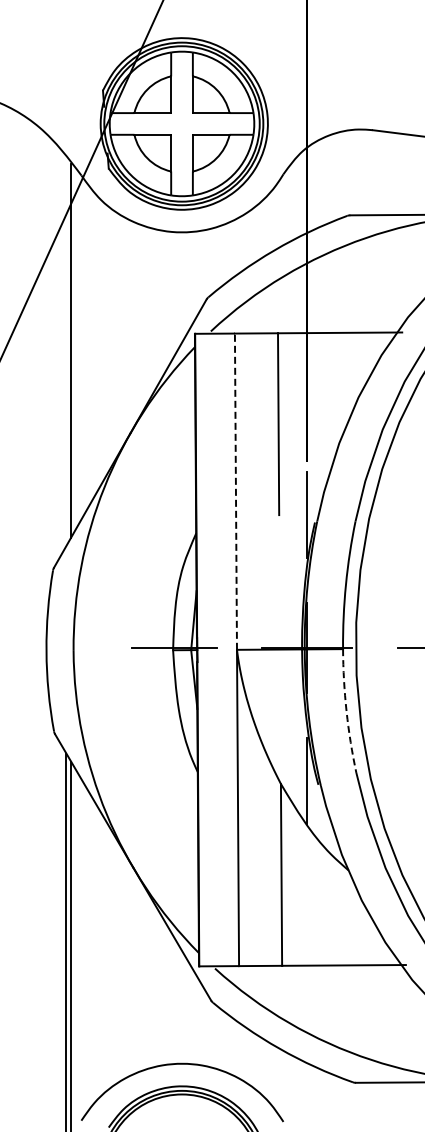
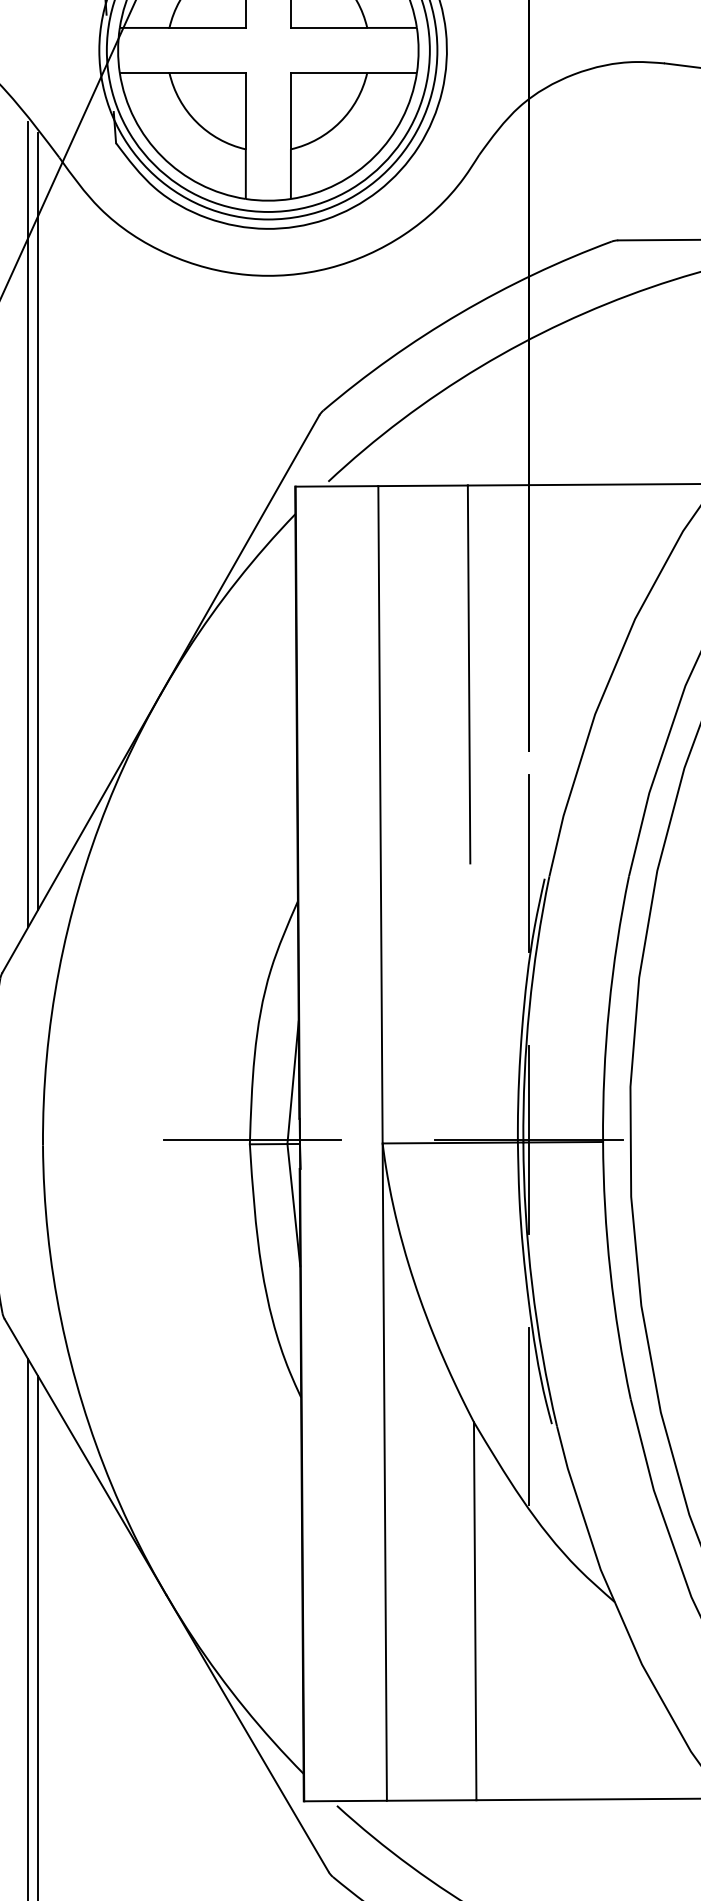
line: (66, 351) -> (28, 523), added
line: (235, 491) -> (379, 814), dashed -> solid
arc: (346, 711) -> (610, 1271), dashed -> solid

